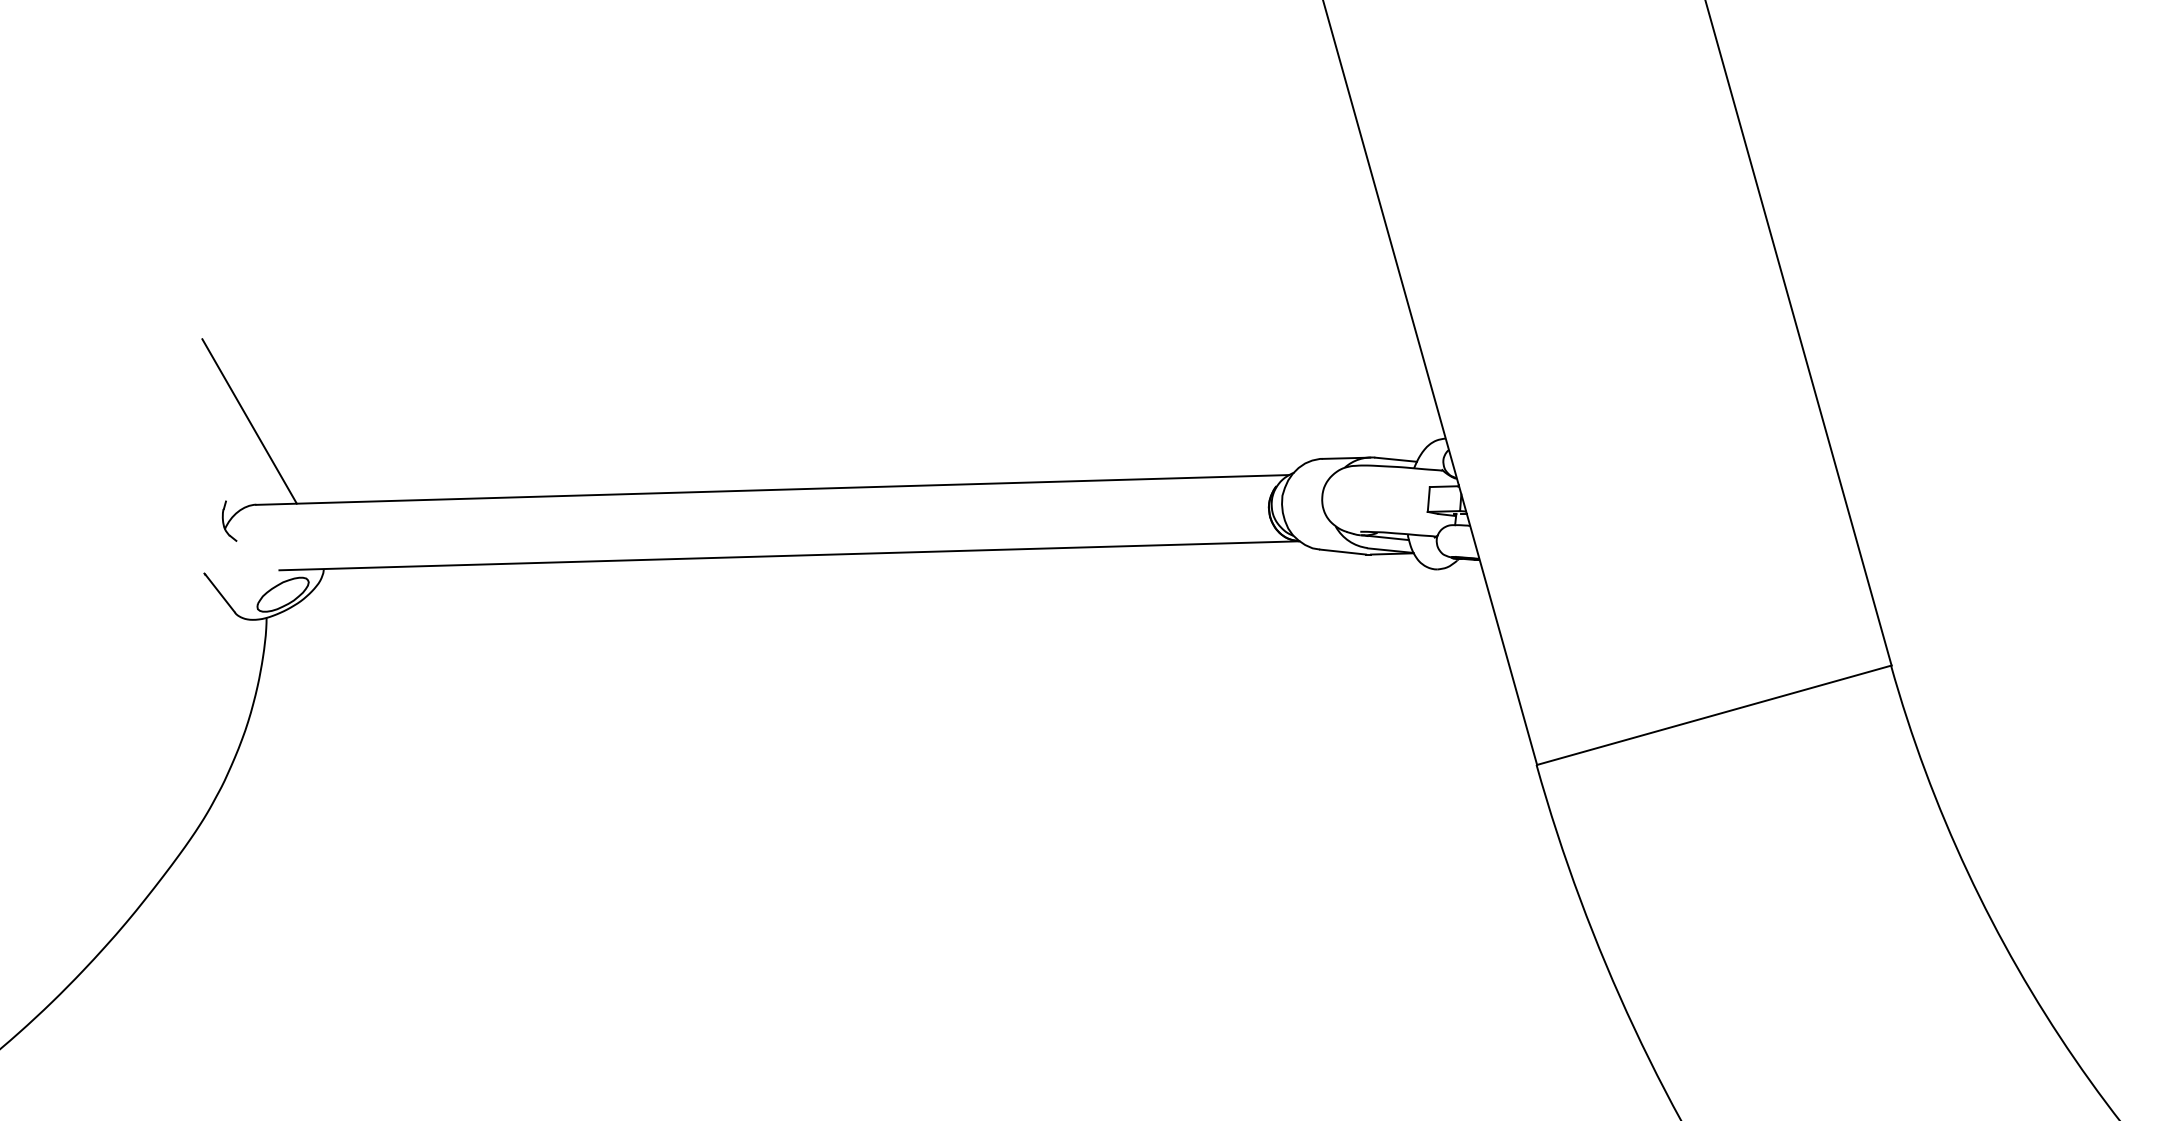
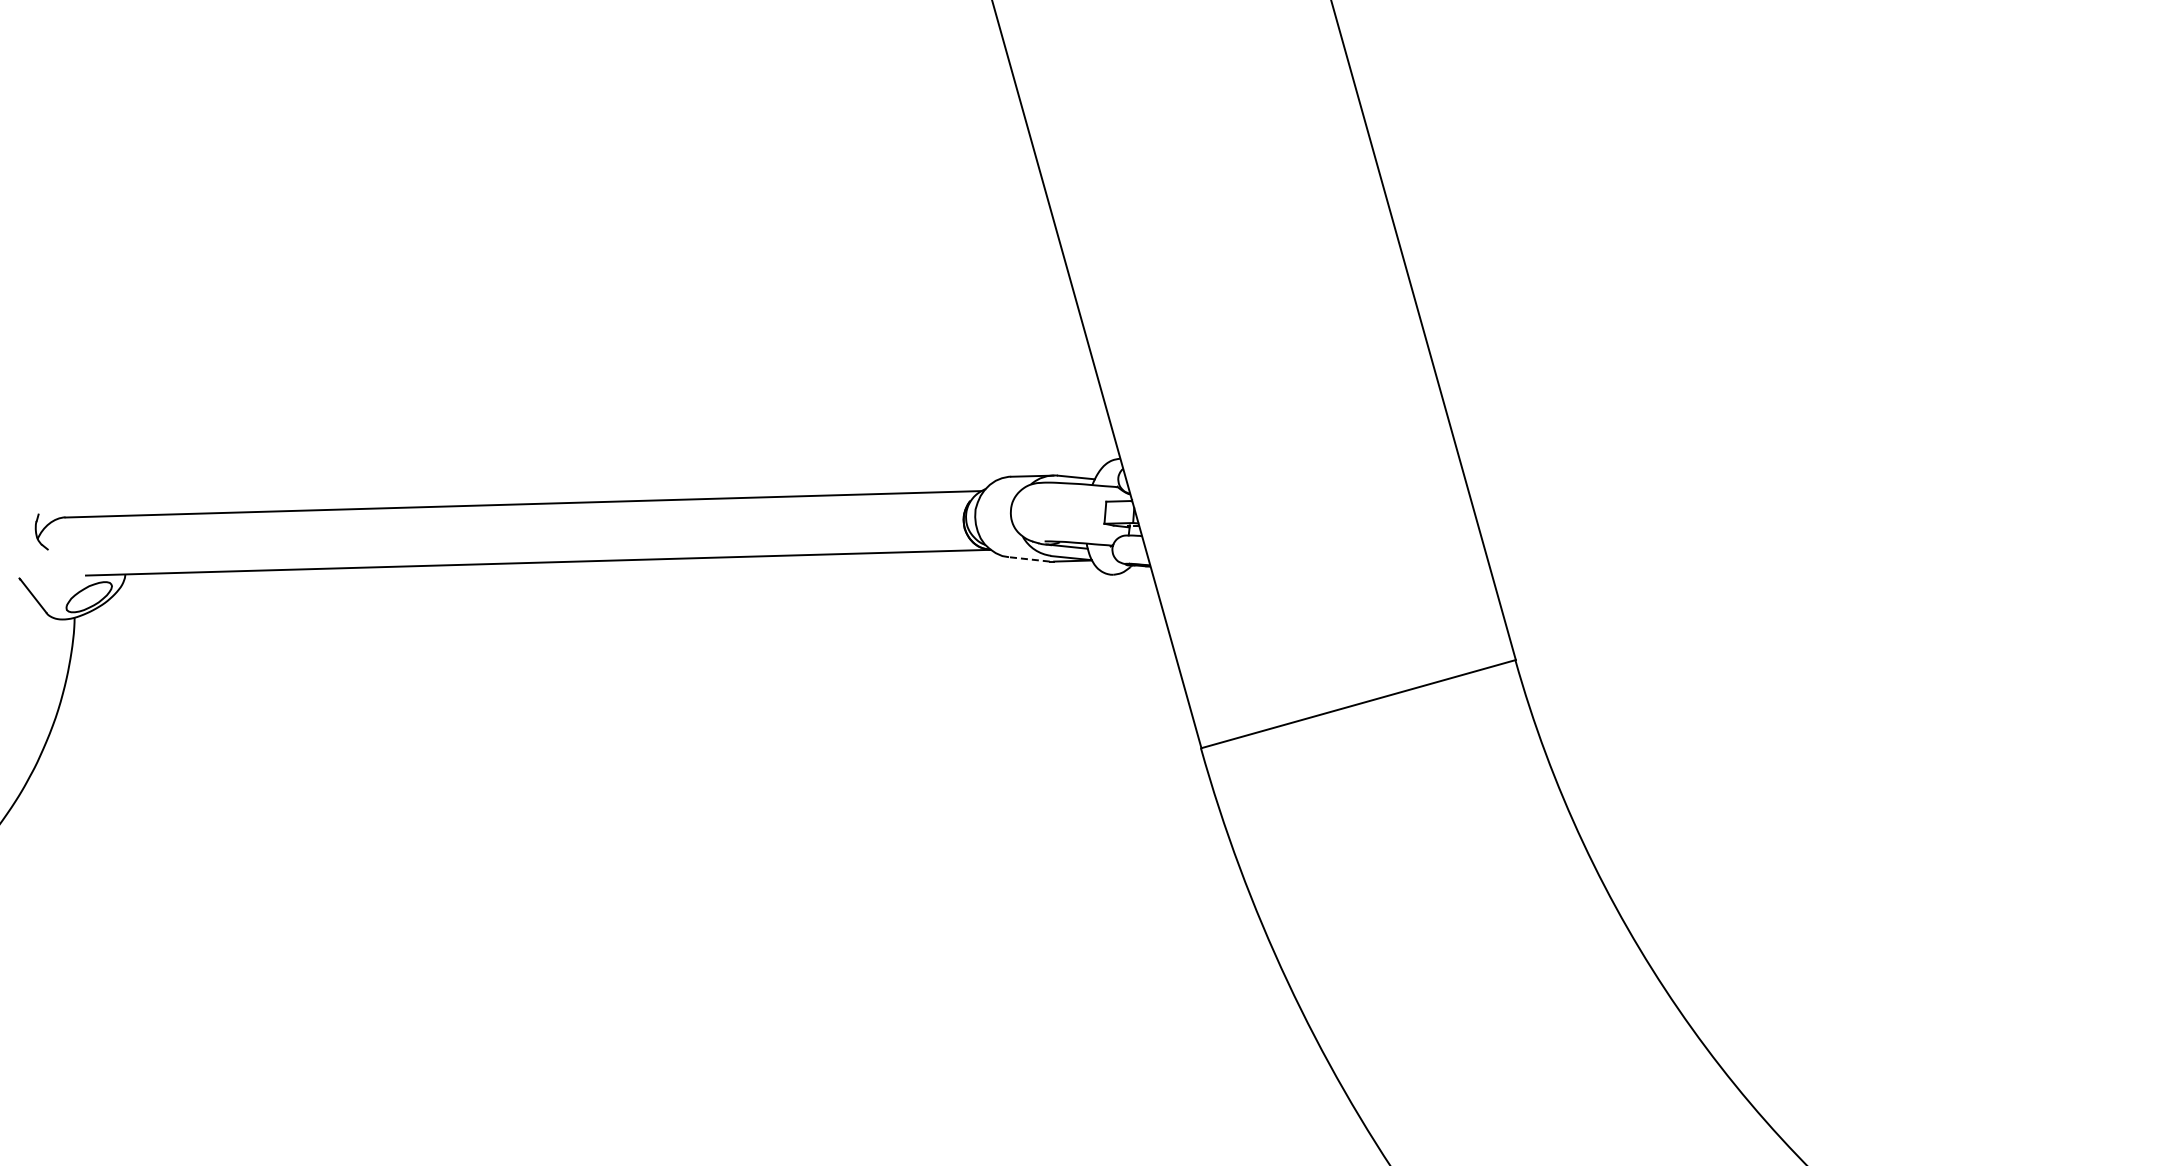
line: (249, 421) -> (59, 443), removed
line: (1343, 552) -> (1029, 559), solid -> dashed

